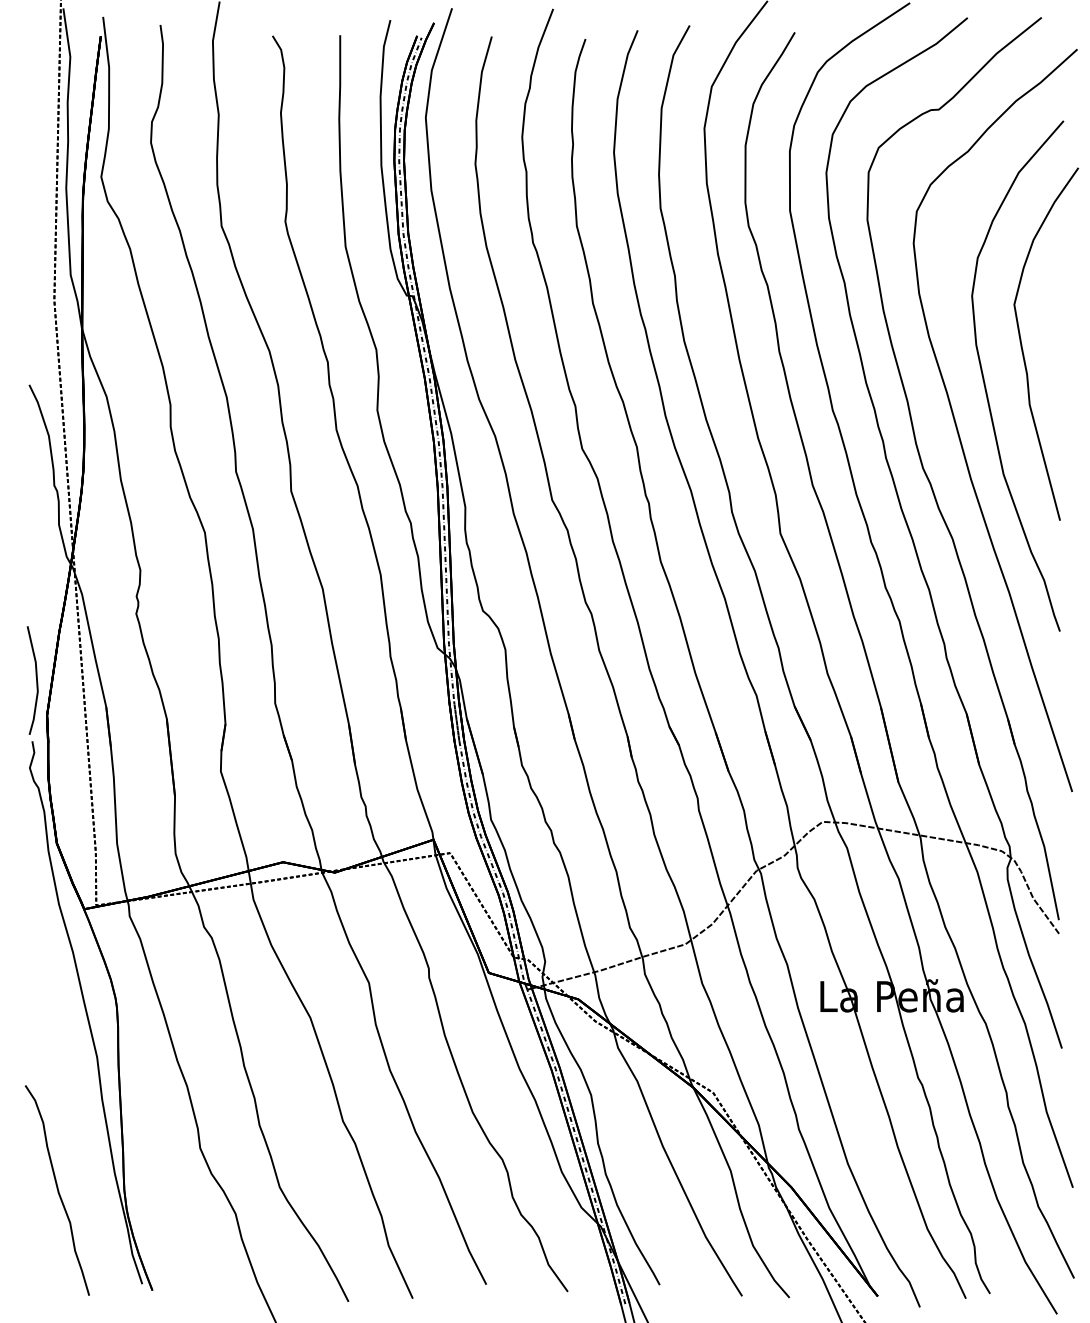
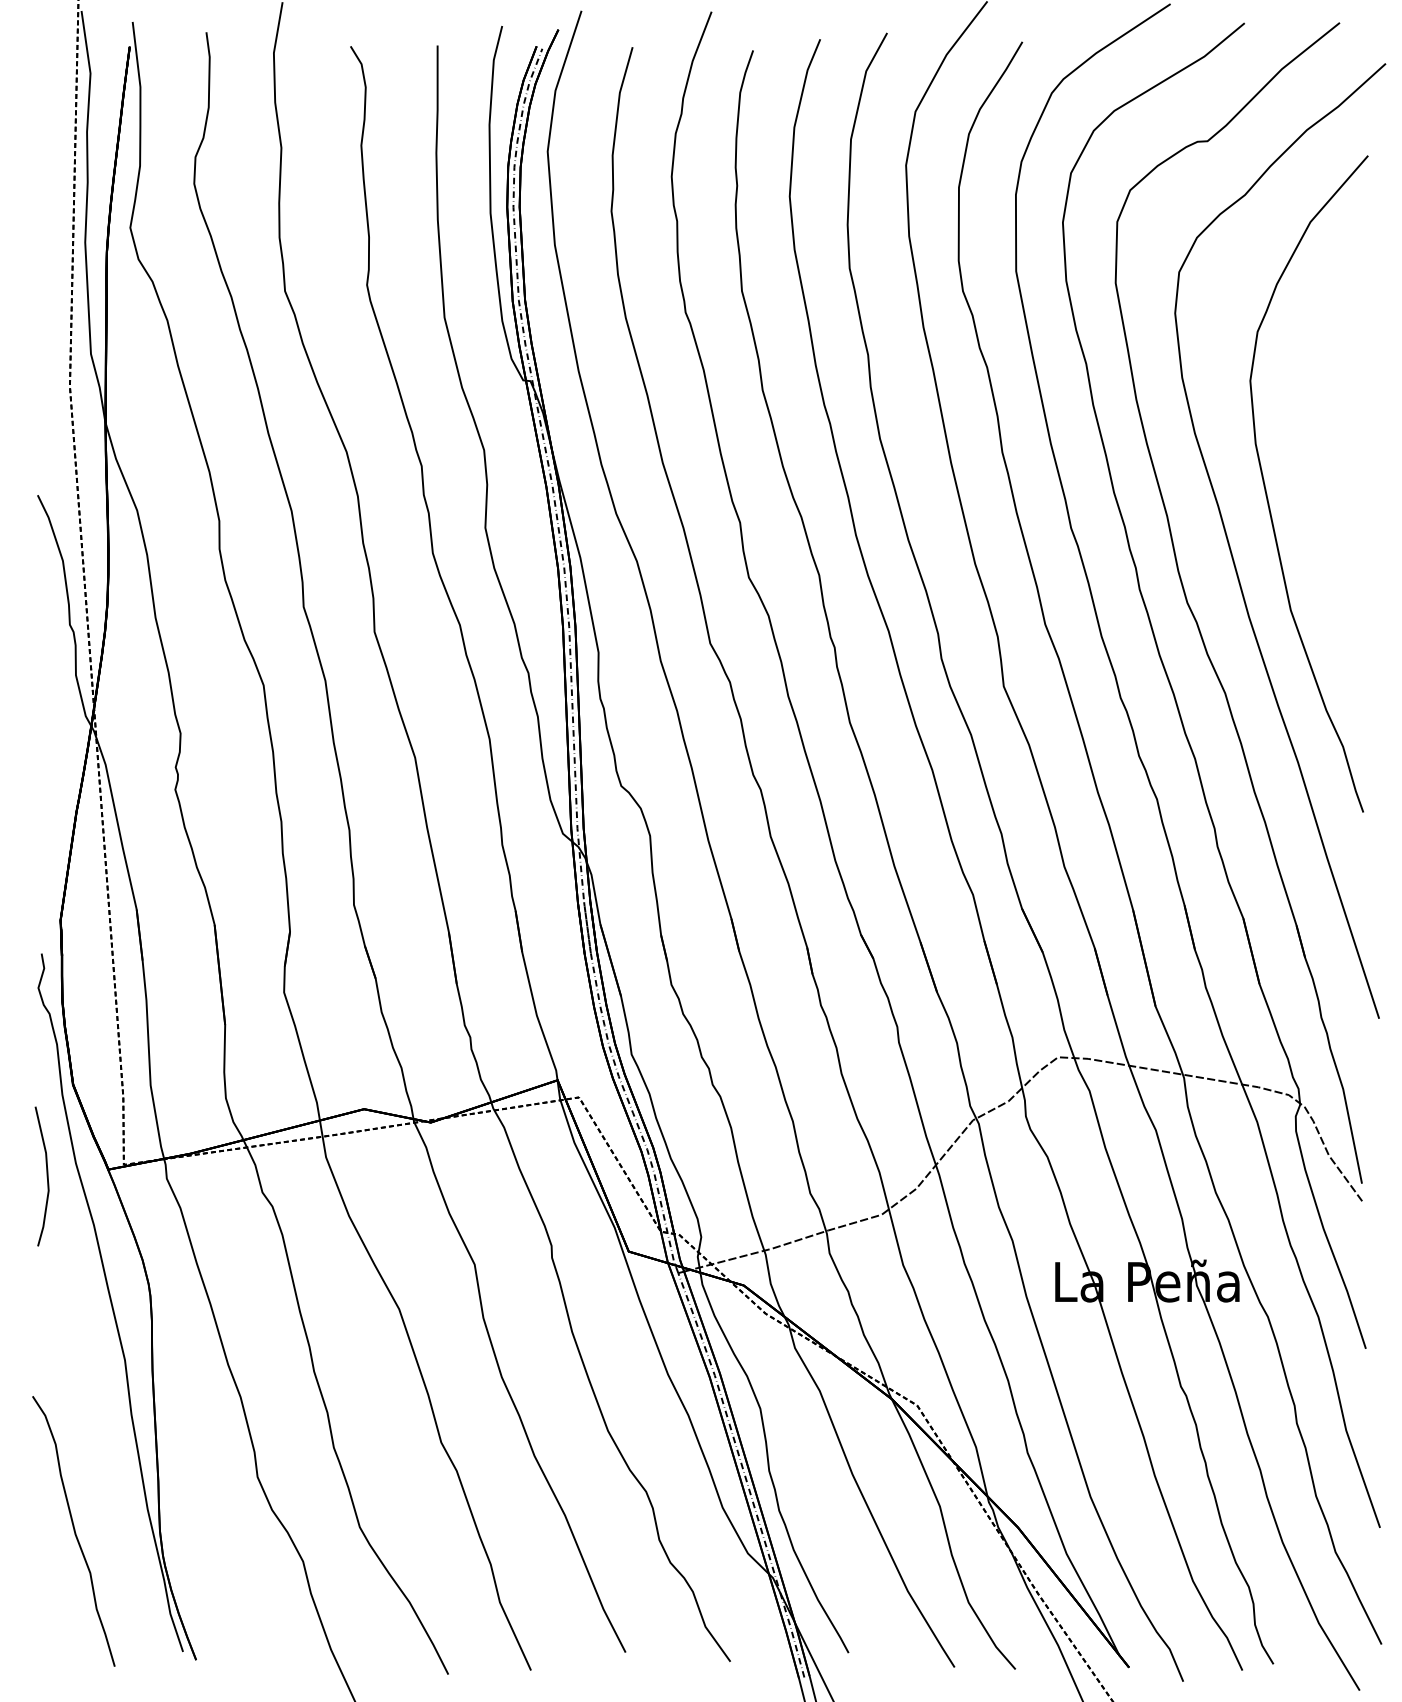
curve: (1022, 347) -> (1315, 447), removed
line: (36, 680) -> (46, 1176), moved

